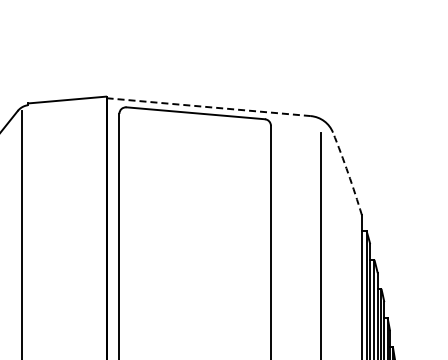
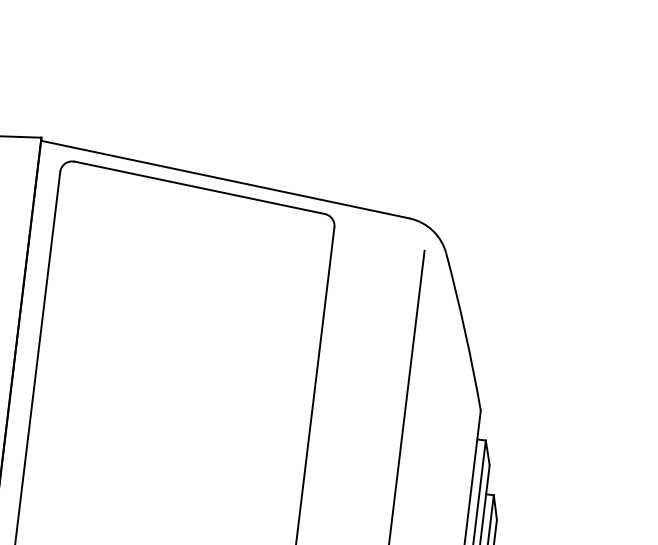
line: (208, 107) -> (224, 180), dashed -> solid
arc: (348, 173) -> (465, 331), dashed -> solid

